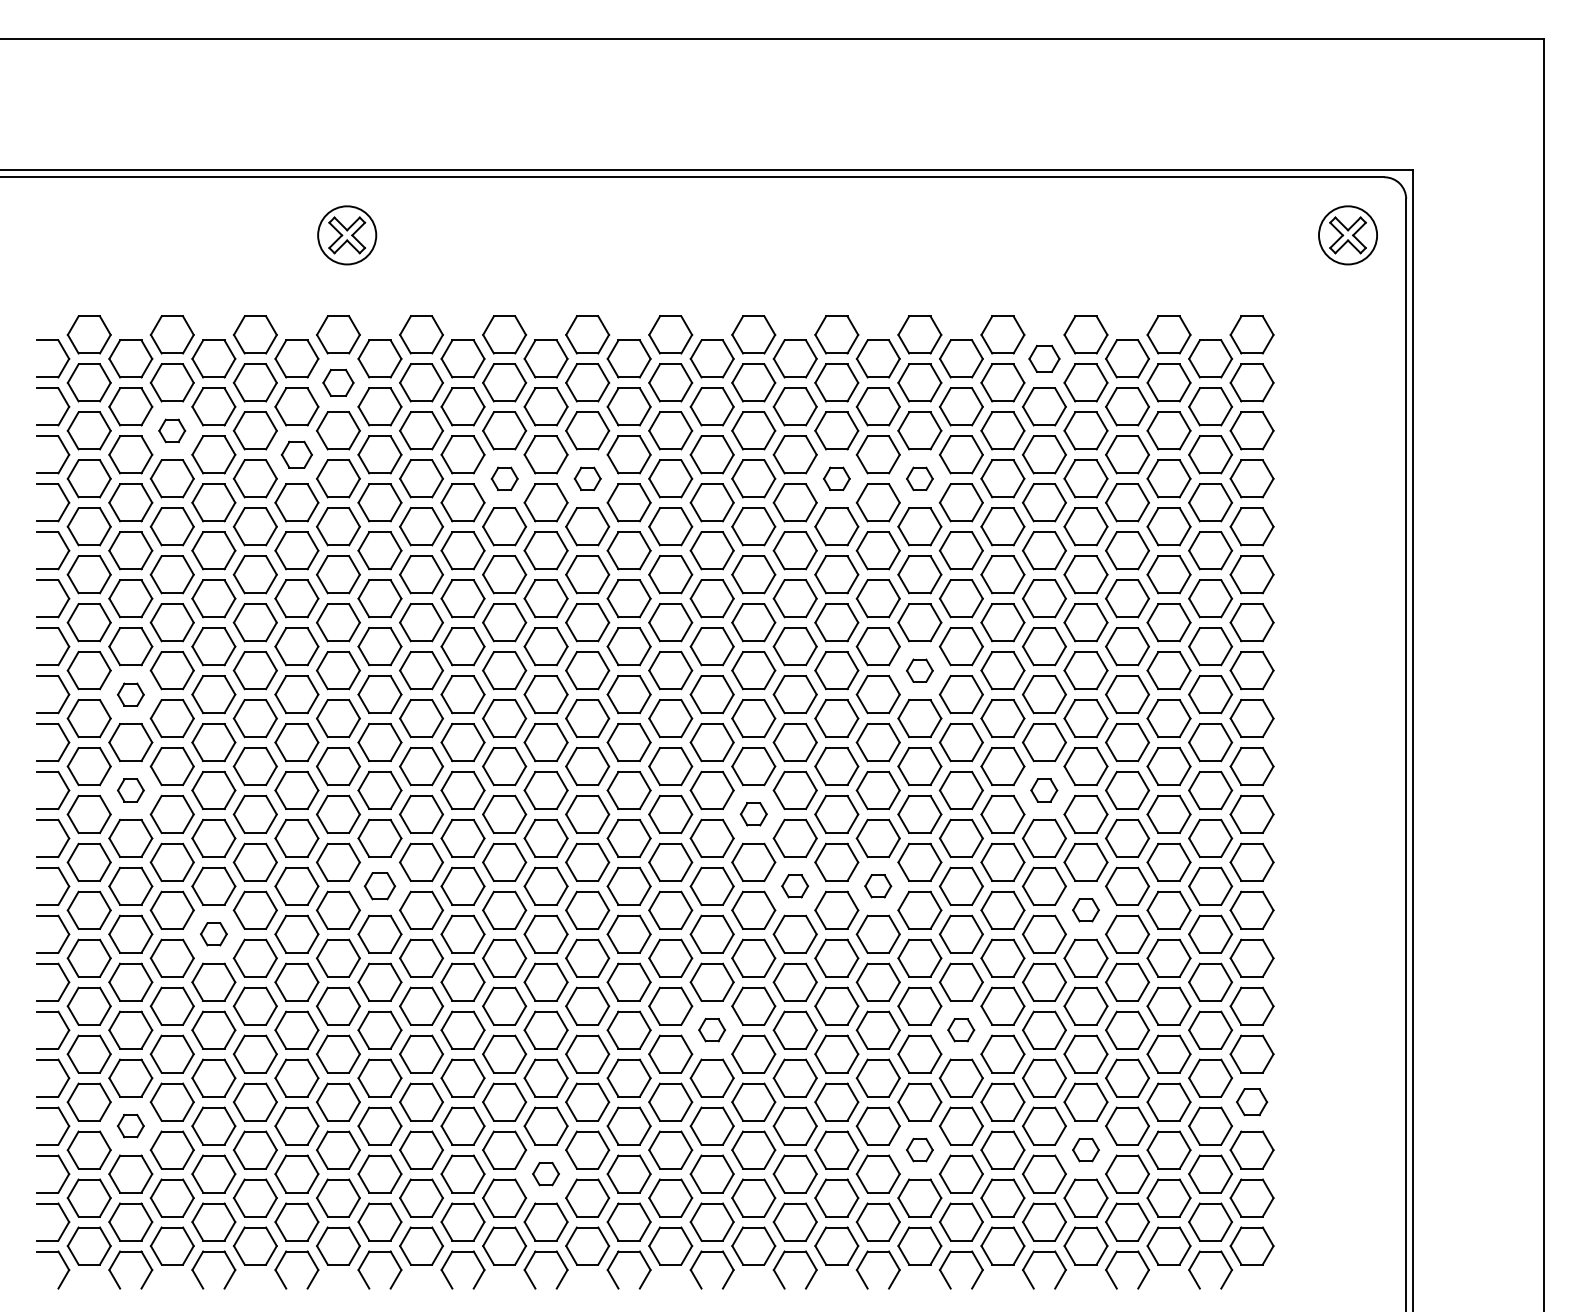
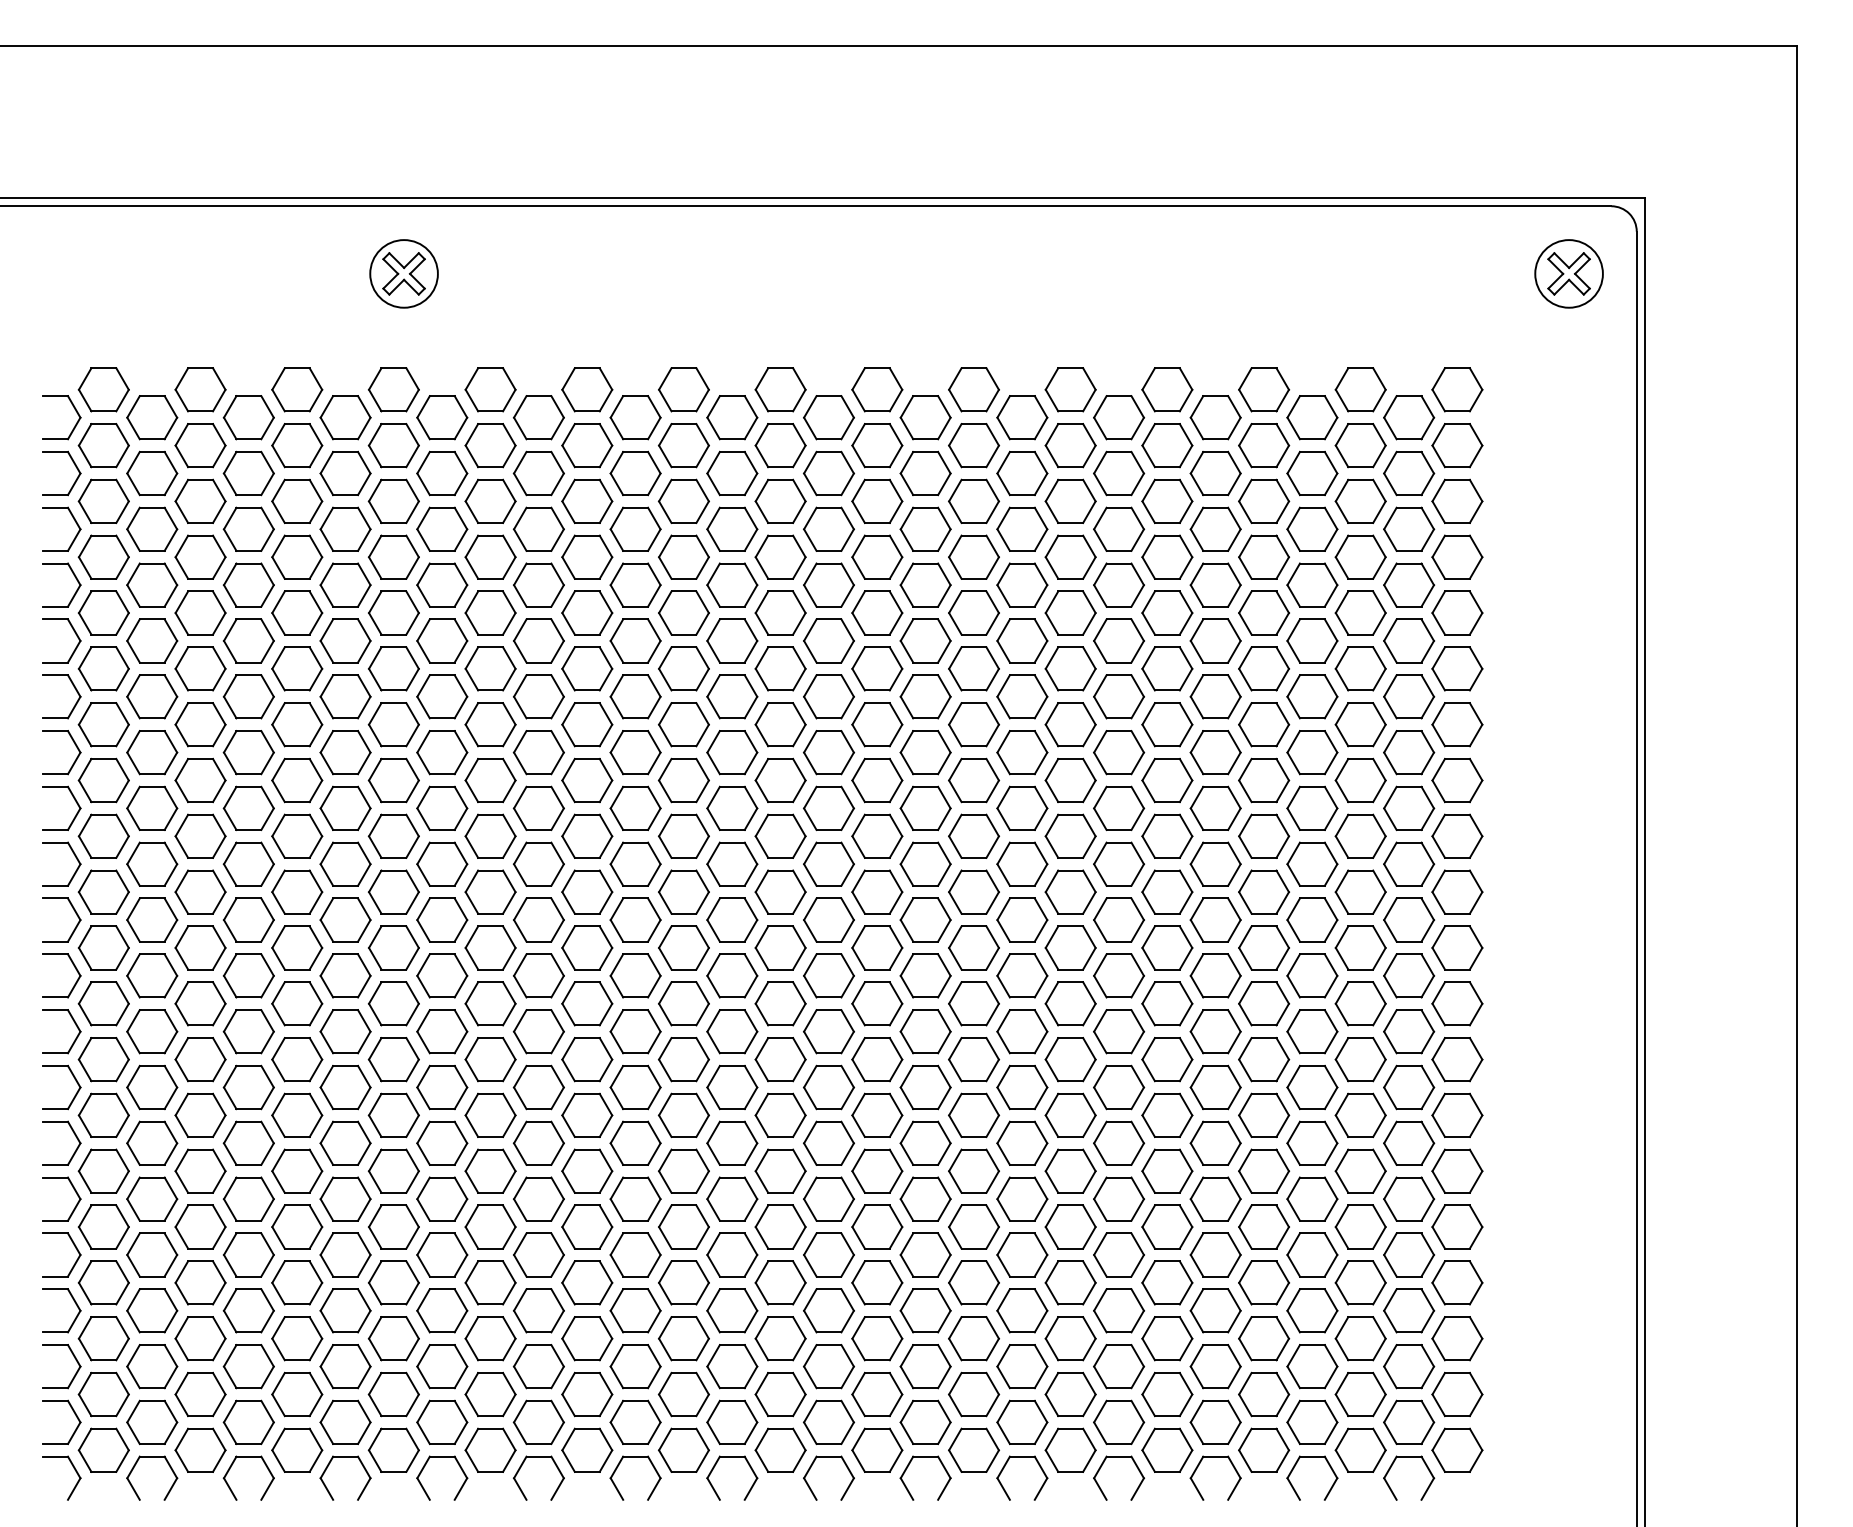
part: (1044, 358) -> (1215, 417), size x1.43
part: (338, 382) -> (393, 445), size x1.43
part: (171, 430) -> (199, 501), size x1.67
part: (296, 454) -> (345, 528), size x1.43
part: (504, 478) -> (587, 556), size x1.67
part: (587, 478) -> (683, 556), size x1.67
part: (836, 478) -> (973, 556), size x1.67
part: (919, 478) -> (1070, 556), size x1.67
part: (919, 670) -> (1070, 780), size x1.67
part: (130, 694) -> (151, 808), size x1.67
part: (130, 790) -> (151, 920), size x1.67
part: (1043, 790) -> (1214, 920), size x1.67
part: (753, 813) -> (877, 946), size x1.67
part: (379, 885) -> (441, 1030), size x1.43
part: (794, 885) -> (924, 1030), size x1.67
part: (877, 885) -> (1021, 1030), size x1.67
part: (1085, 909) -> (1263, 1058), size x1.67
part: (213, 933) -> (248, 1086), size x1.67
part: (711, 1029) -> (828, 1198), size x1.67
part: (960, 1029) -> (1117, 1198), size x1.67
part: (1251, 1101) -> (1456, 1282), size x1.43
part: (130, 1125) -> (151, 1309), size x1.67
part: (919, 1149) -> (1070, 1337), size x1.67
part: (1085, 1149) -> (1263, 1337), size x1.67
part: (545, 1173) -> (634, 1365), size x1.67

